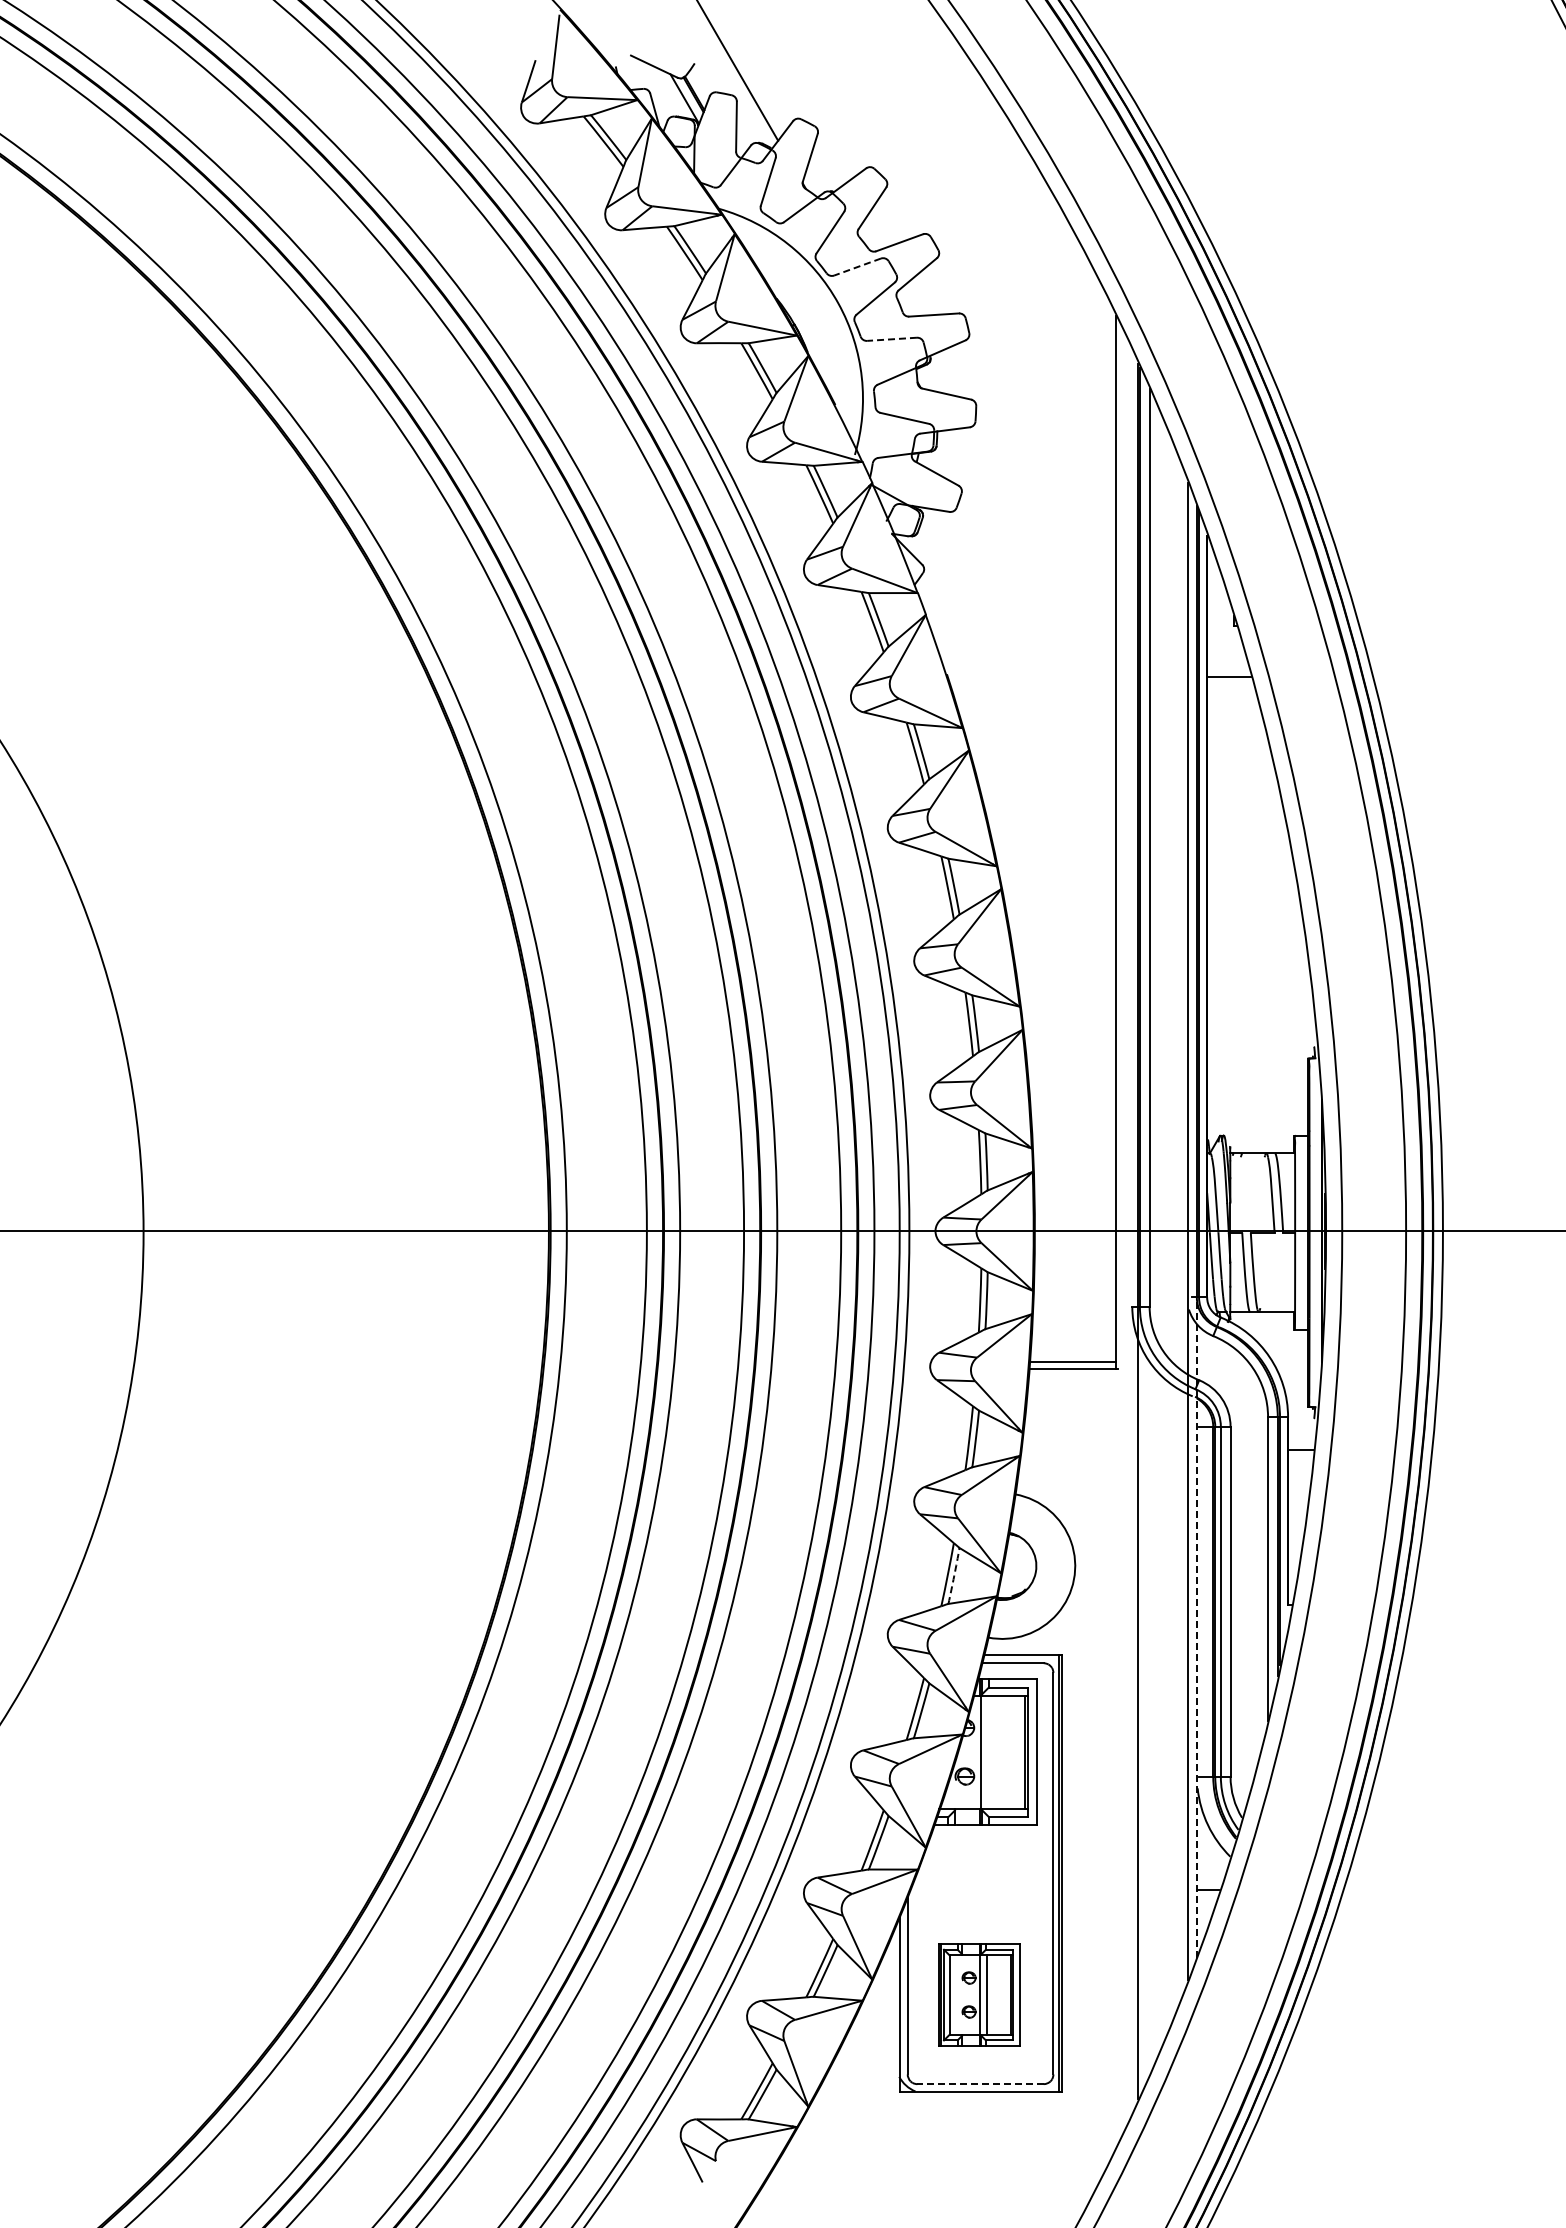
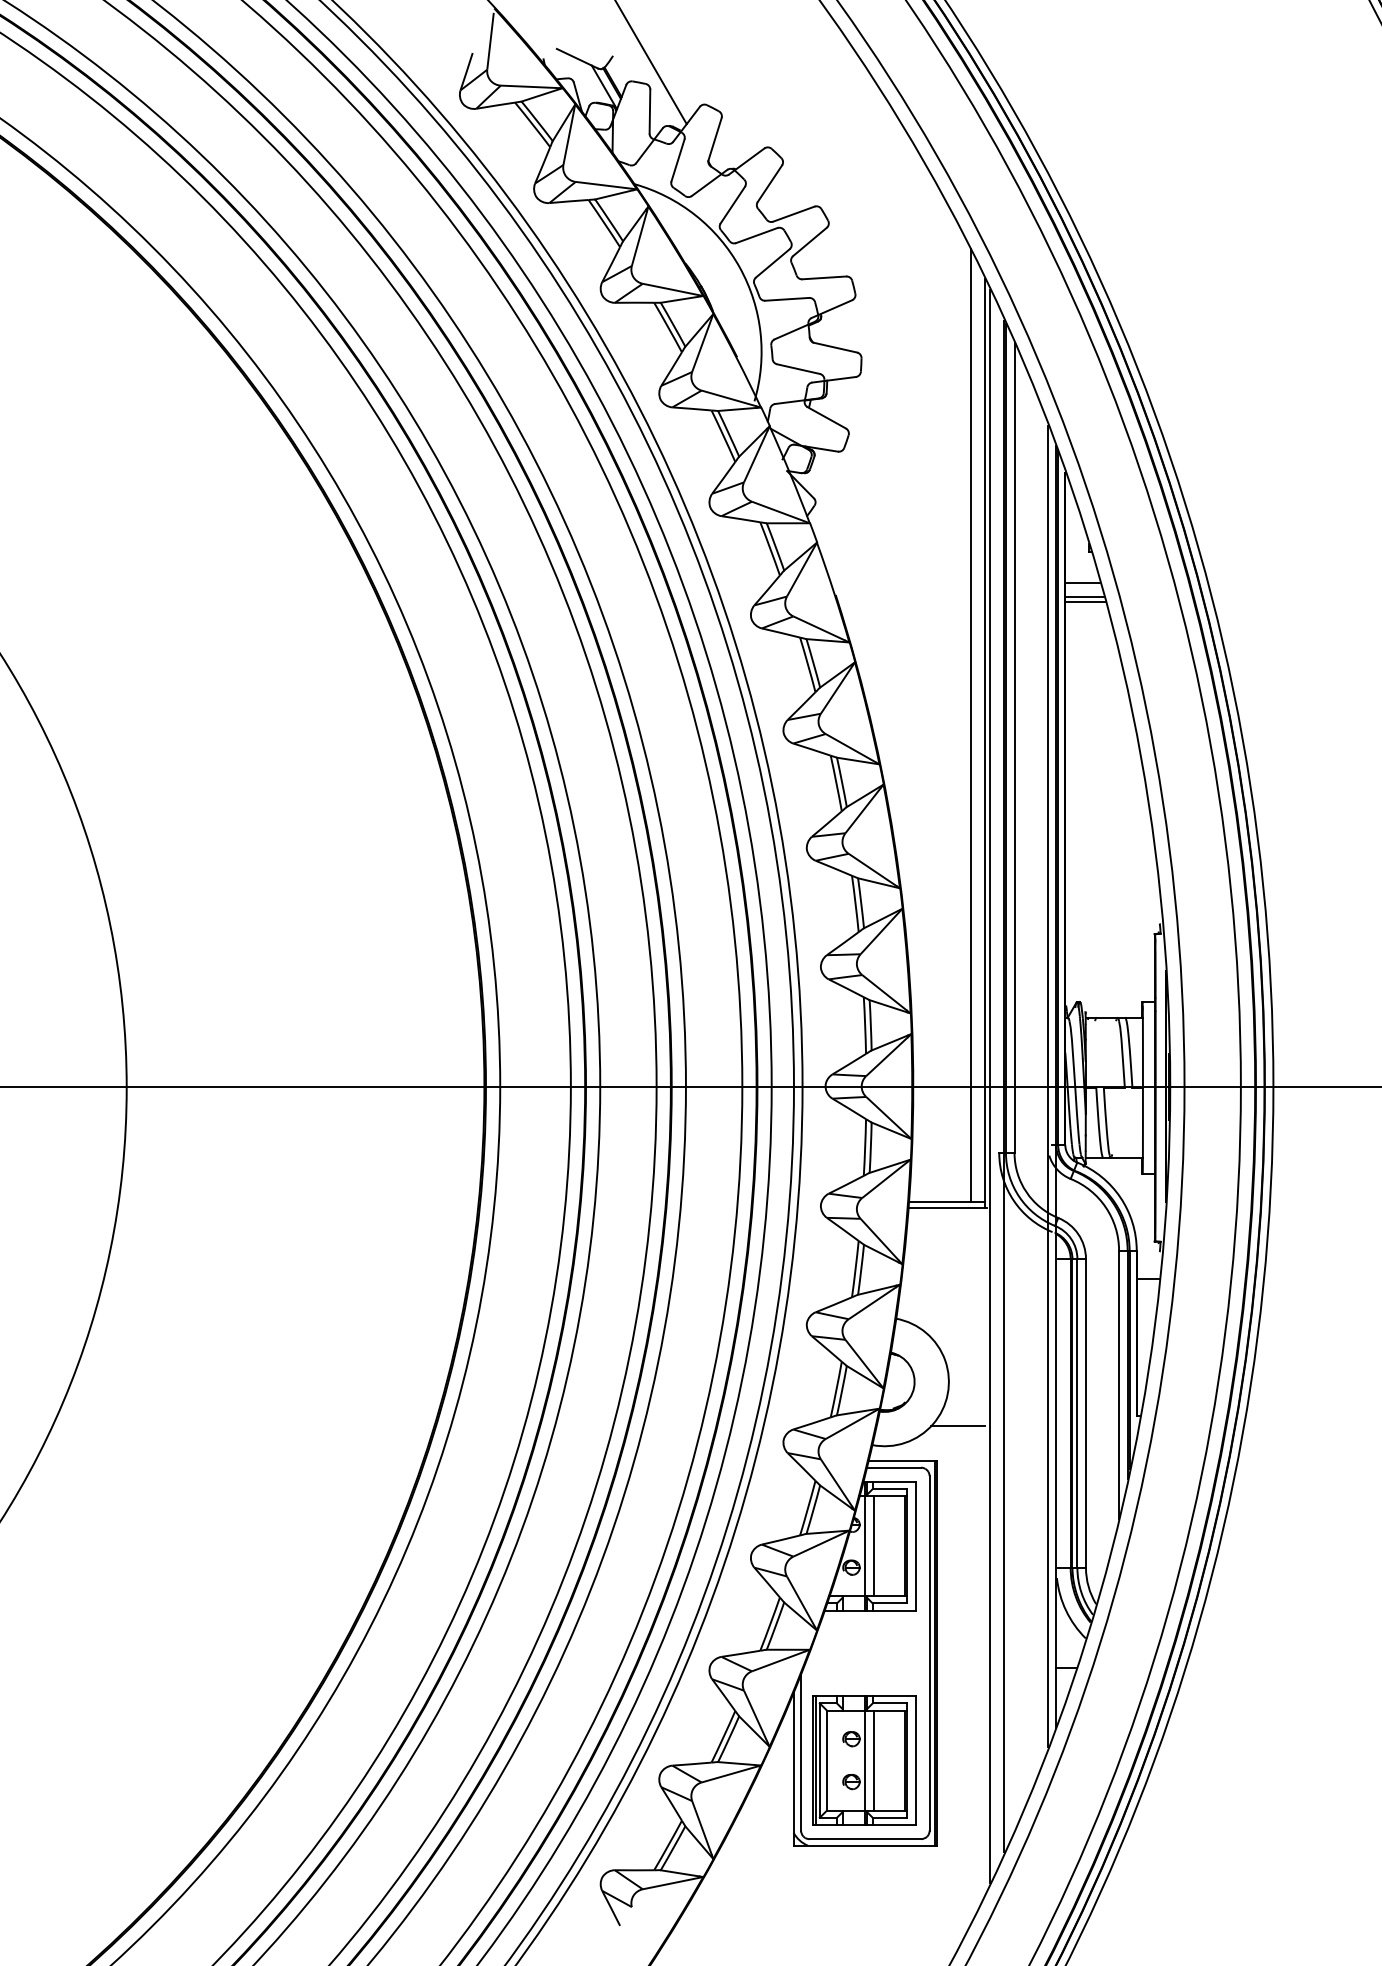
line: (857, 267) -> (756, 235), dashed -> solid
line: (892, 339) -> (787, 299), dashed -> solid
line: (1226, 660) -> (1082, 582), added
line: (1229, 682) -> (1085, 602), added
line: (1099, 822) -> (970, 725), added
line: (1121, 1231) -> (989, 1086), added
arc: (954, 1576) -> (842, 1391), dashed -> solid
line: (1085, 1616) -> (957, 1426), added
line: (1196, 1627) -> (1055, 1436), dashed -> solid
line: (990, 1751) -> (874, 1545), added
part: (978, 1994) -> (863, 1760), size x1.43
line: (980, 2084) -> (865, 1839), dashed -> solid

